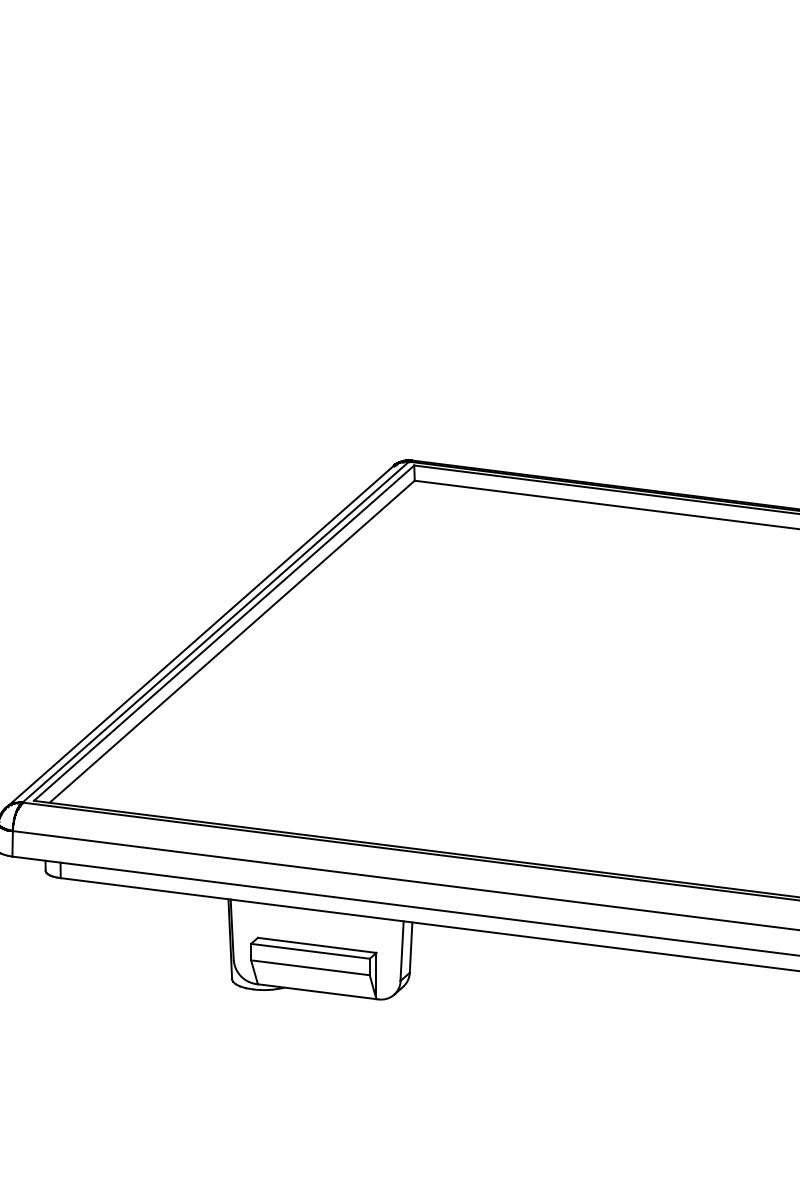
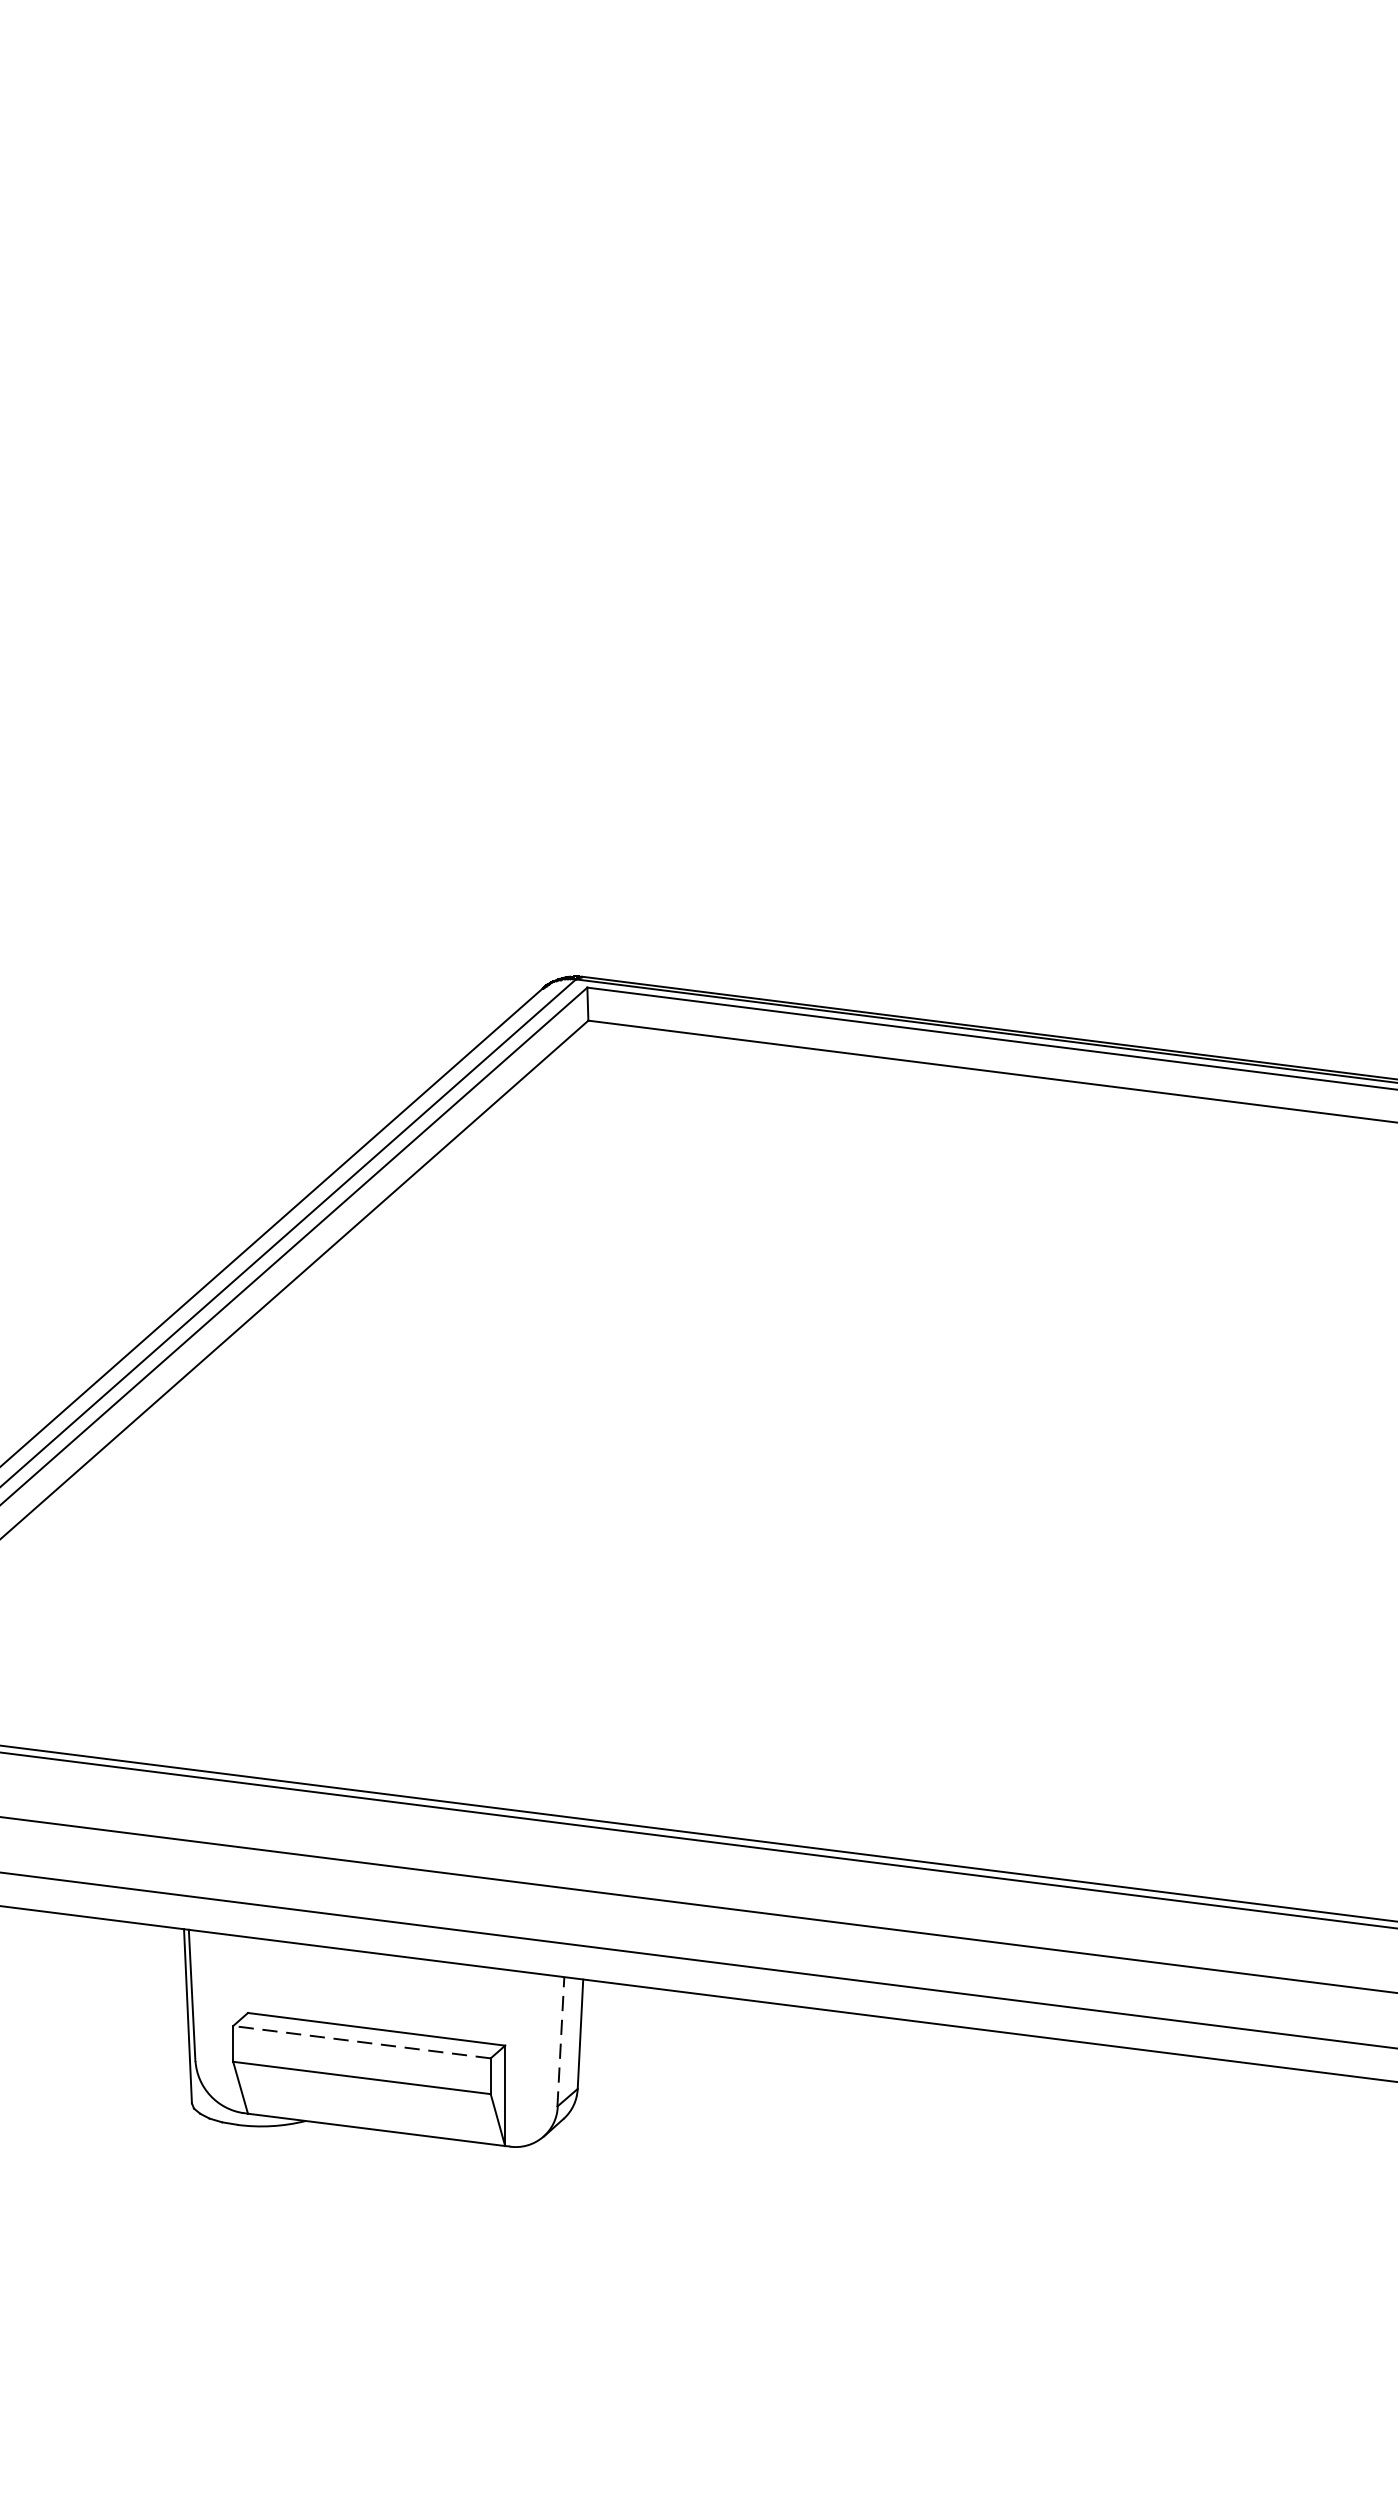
line: (310, 951) -> (362, 2042), solid -> dashed
line: (402, 951) -> (561, 2042), solid -> dashed

